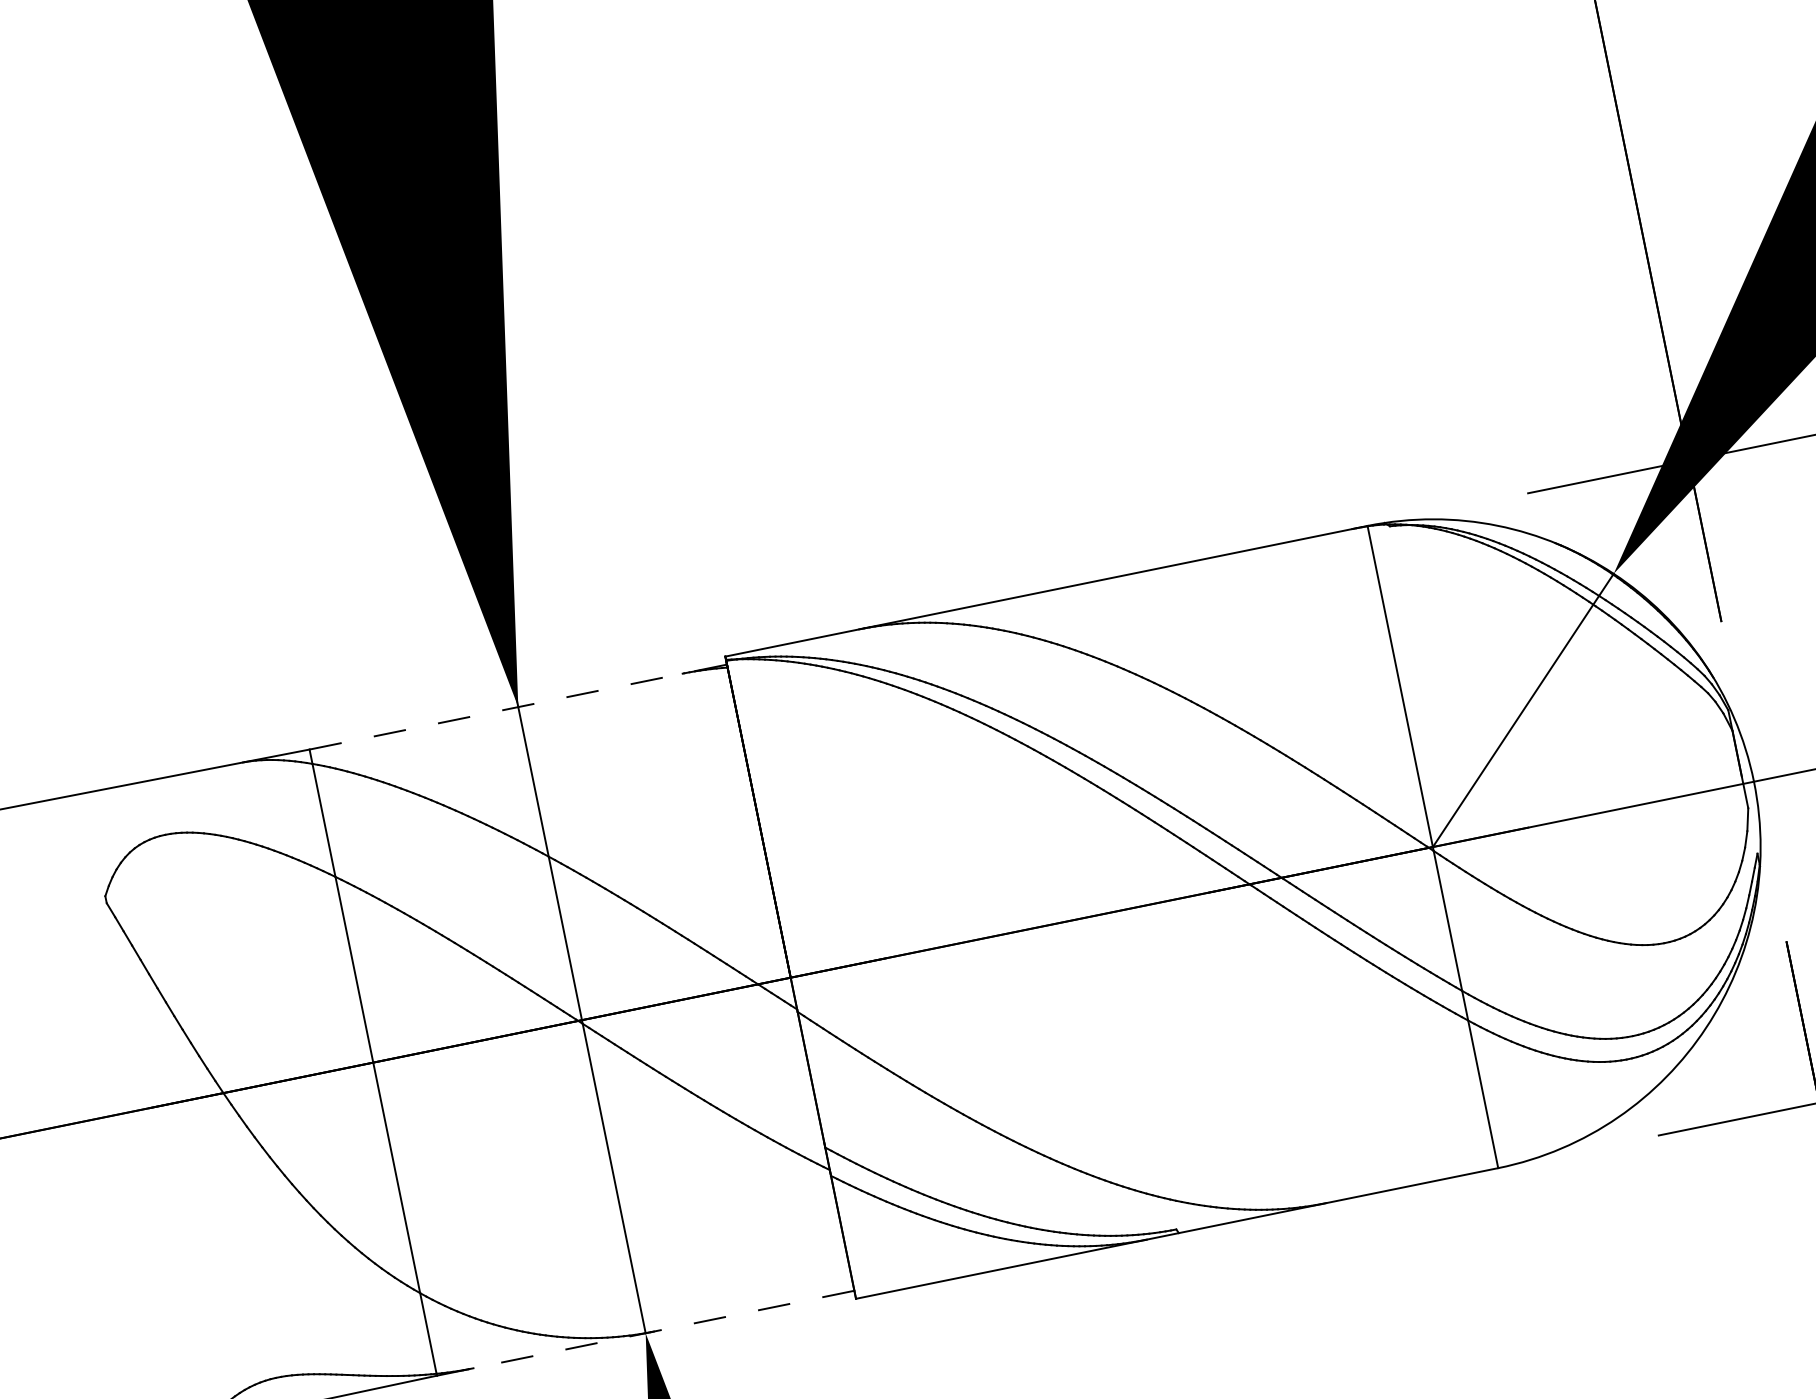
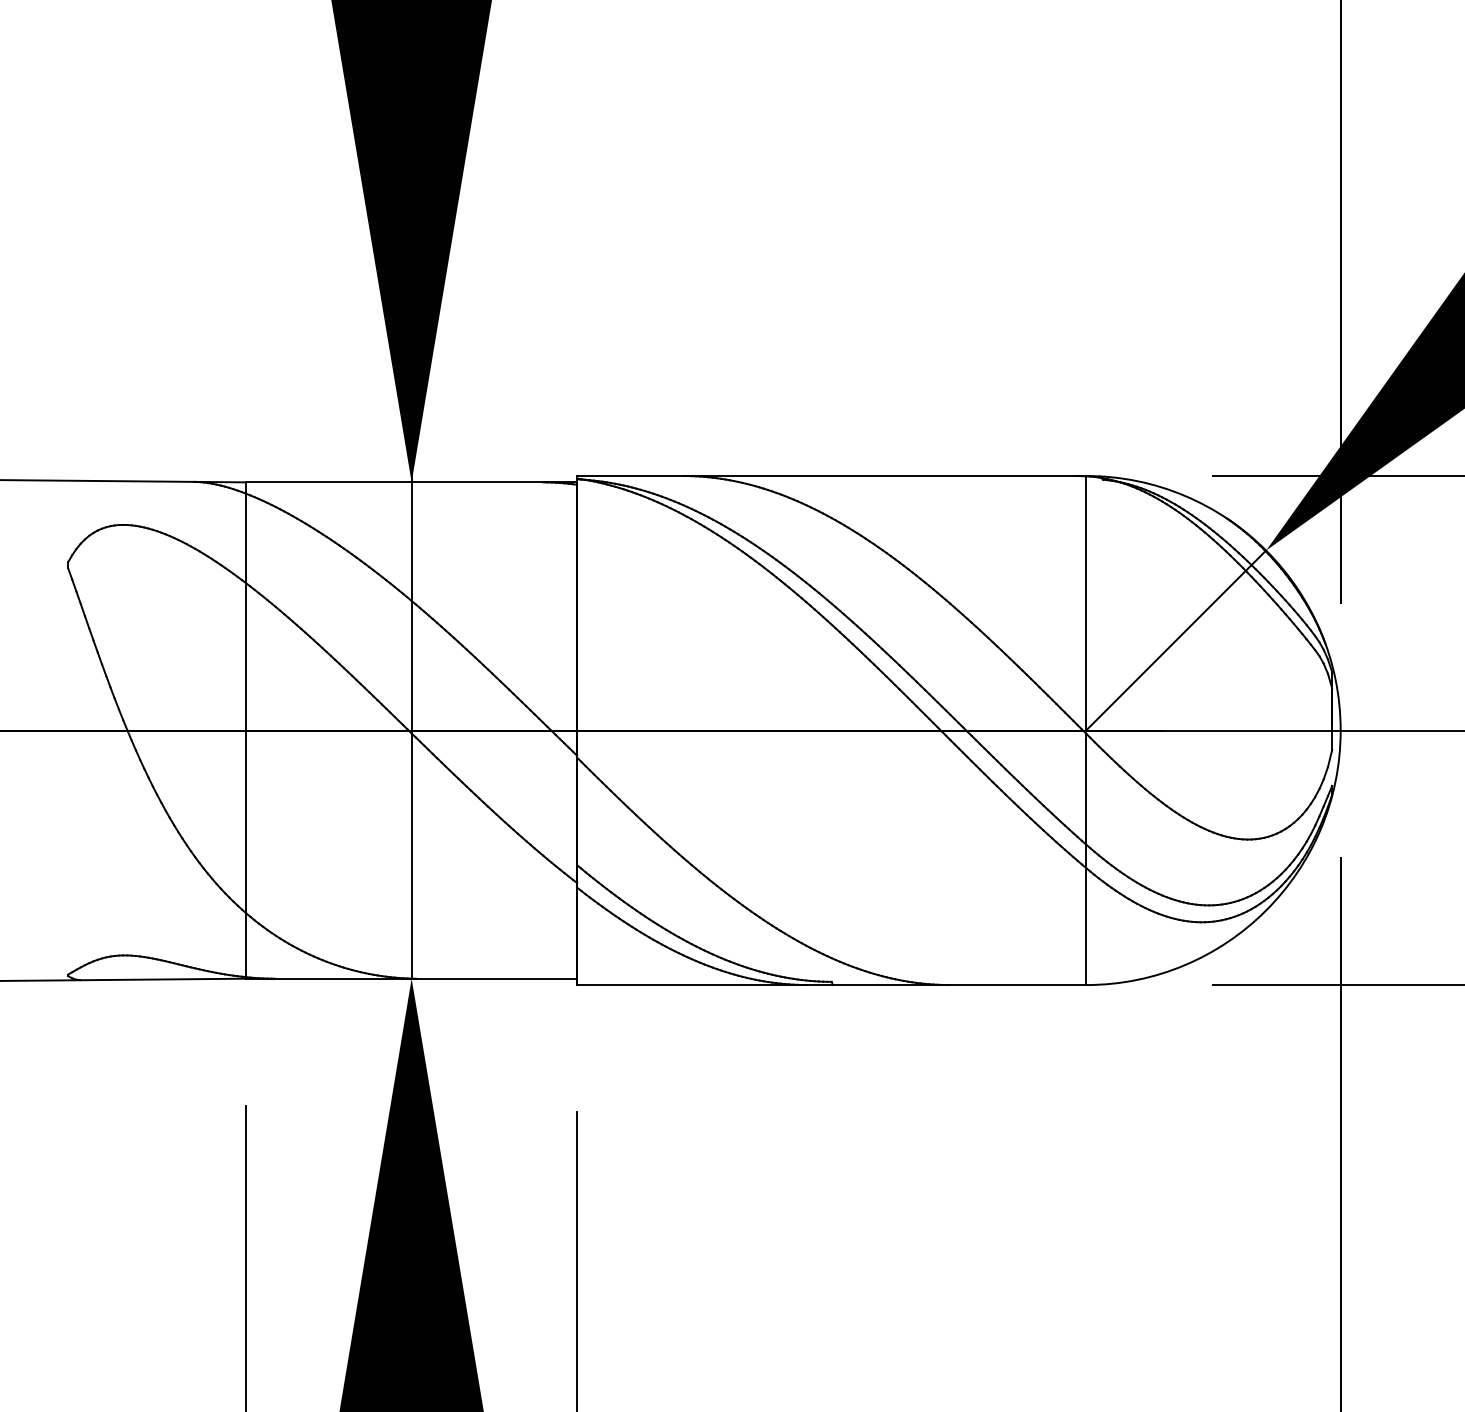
line: (518, 707) -> (411, 482), dashed -> solid
line: (646, 1332) -> (412, 978), dashed -> solid

